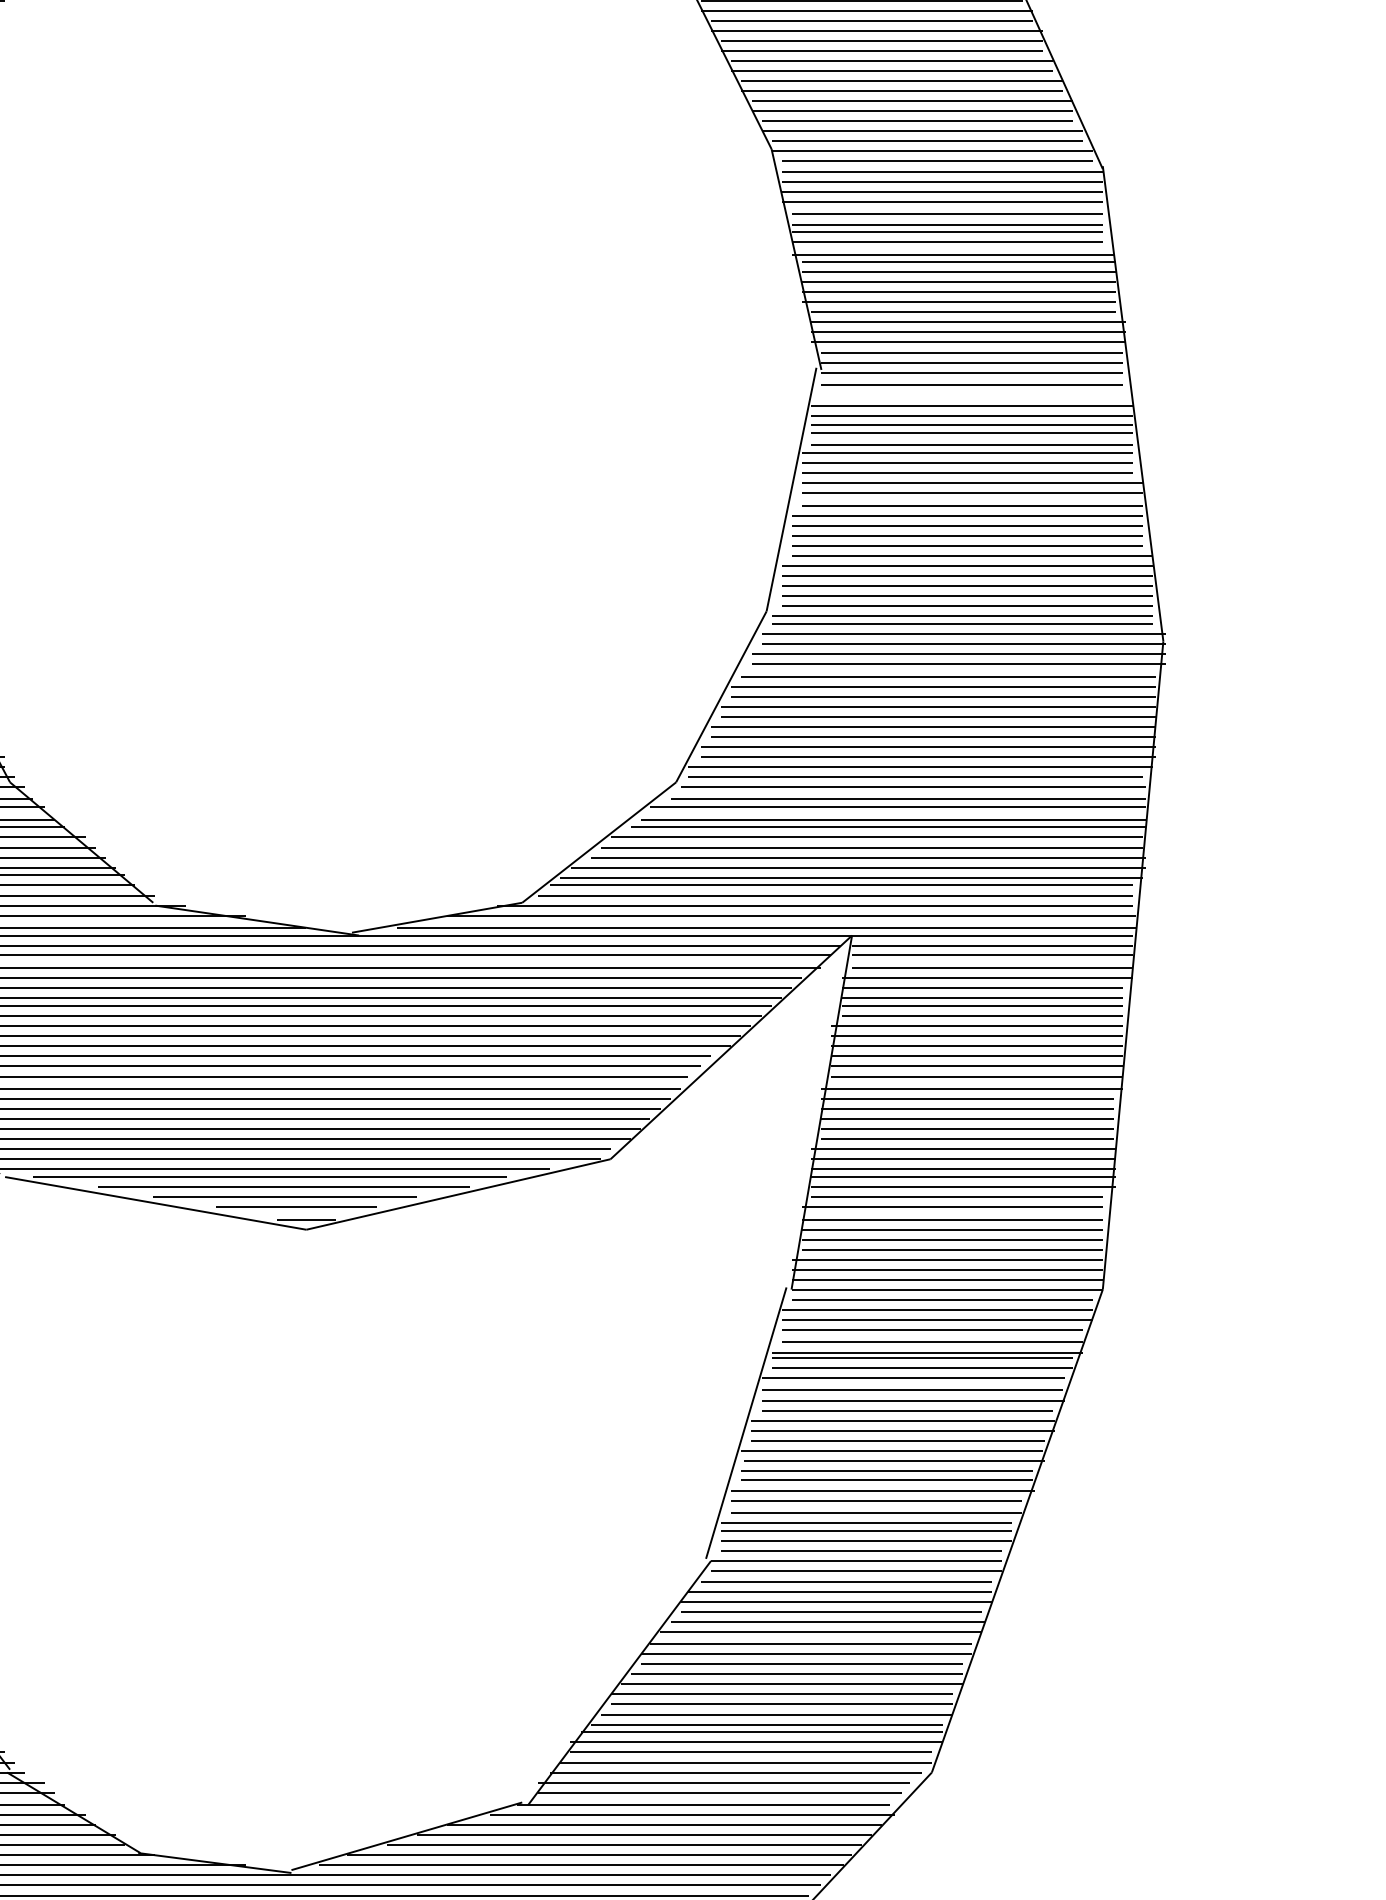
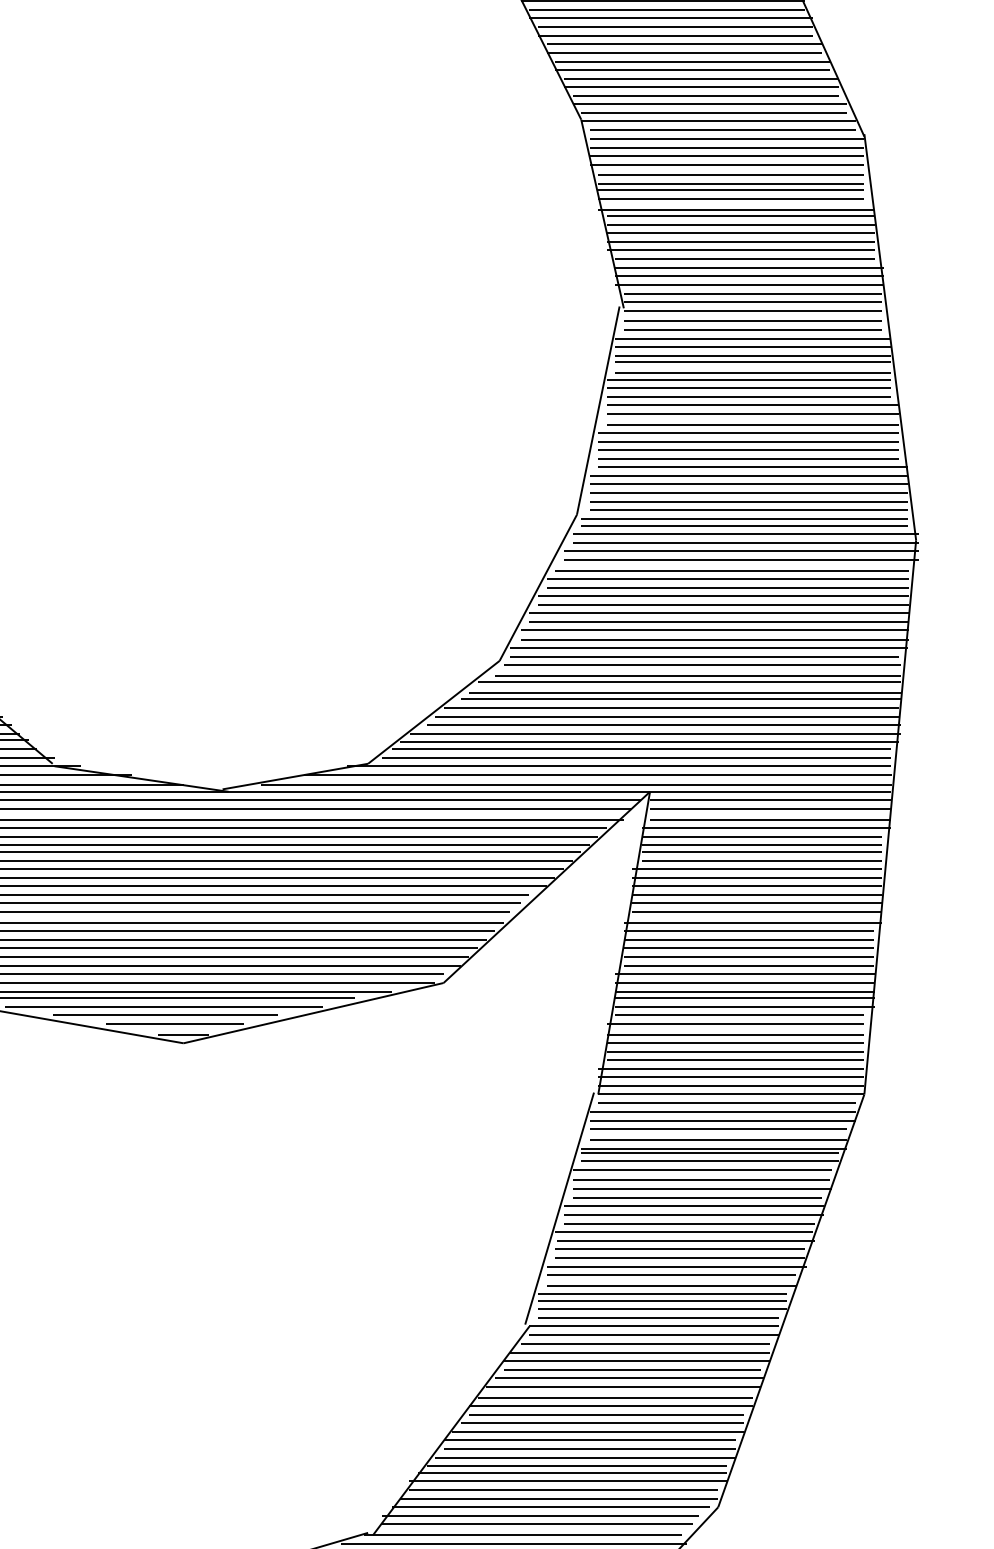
line: (971, 394) -> (752, 329), added

